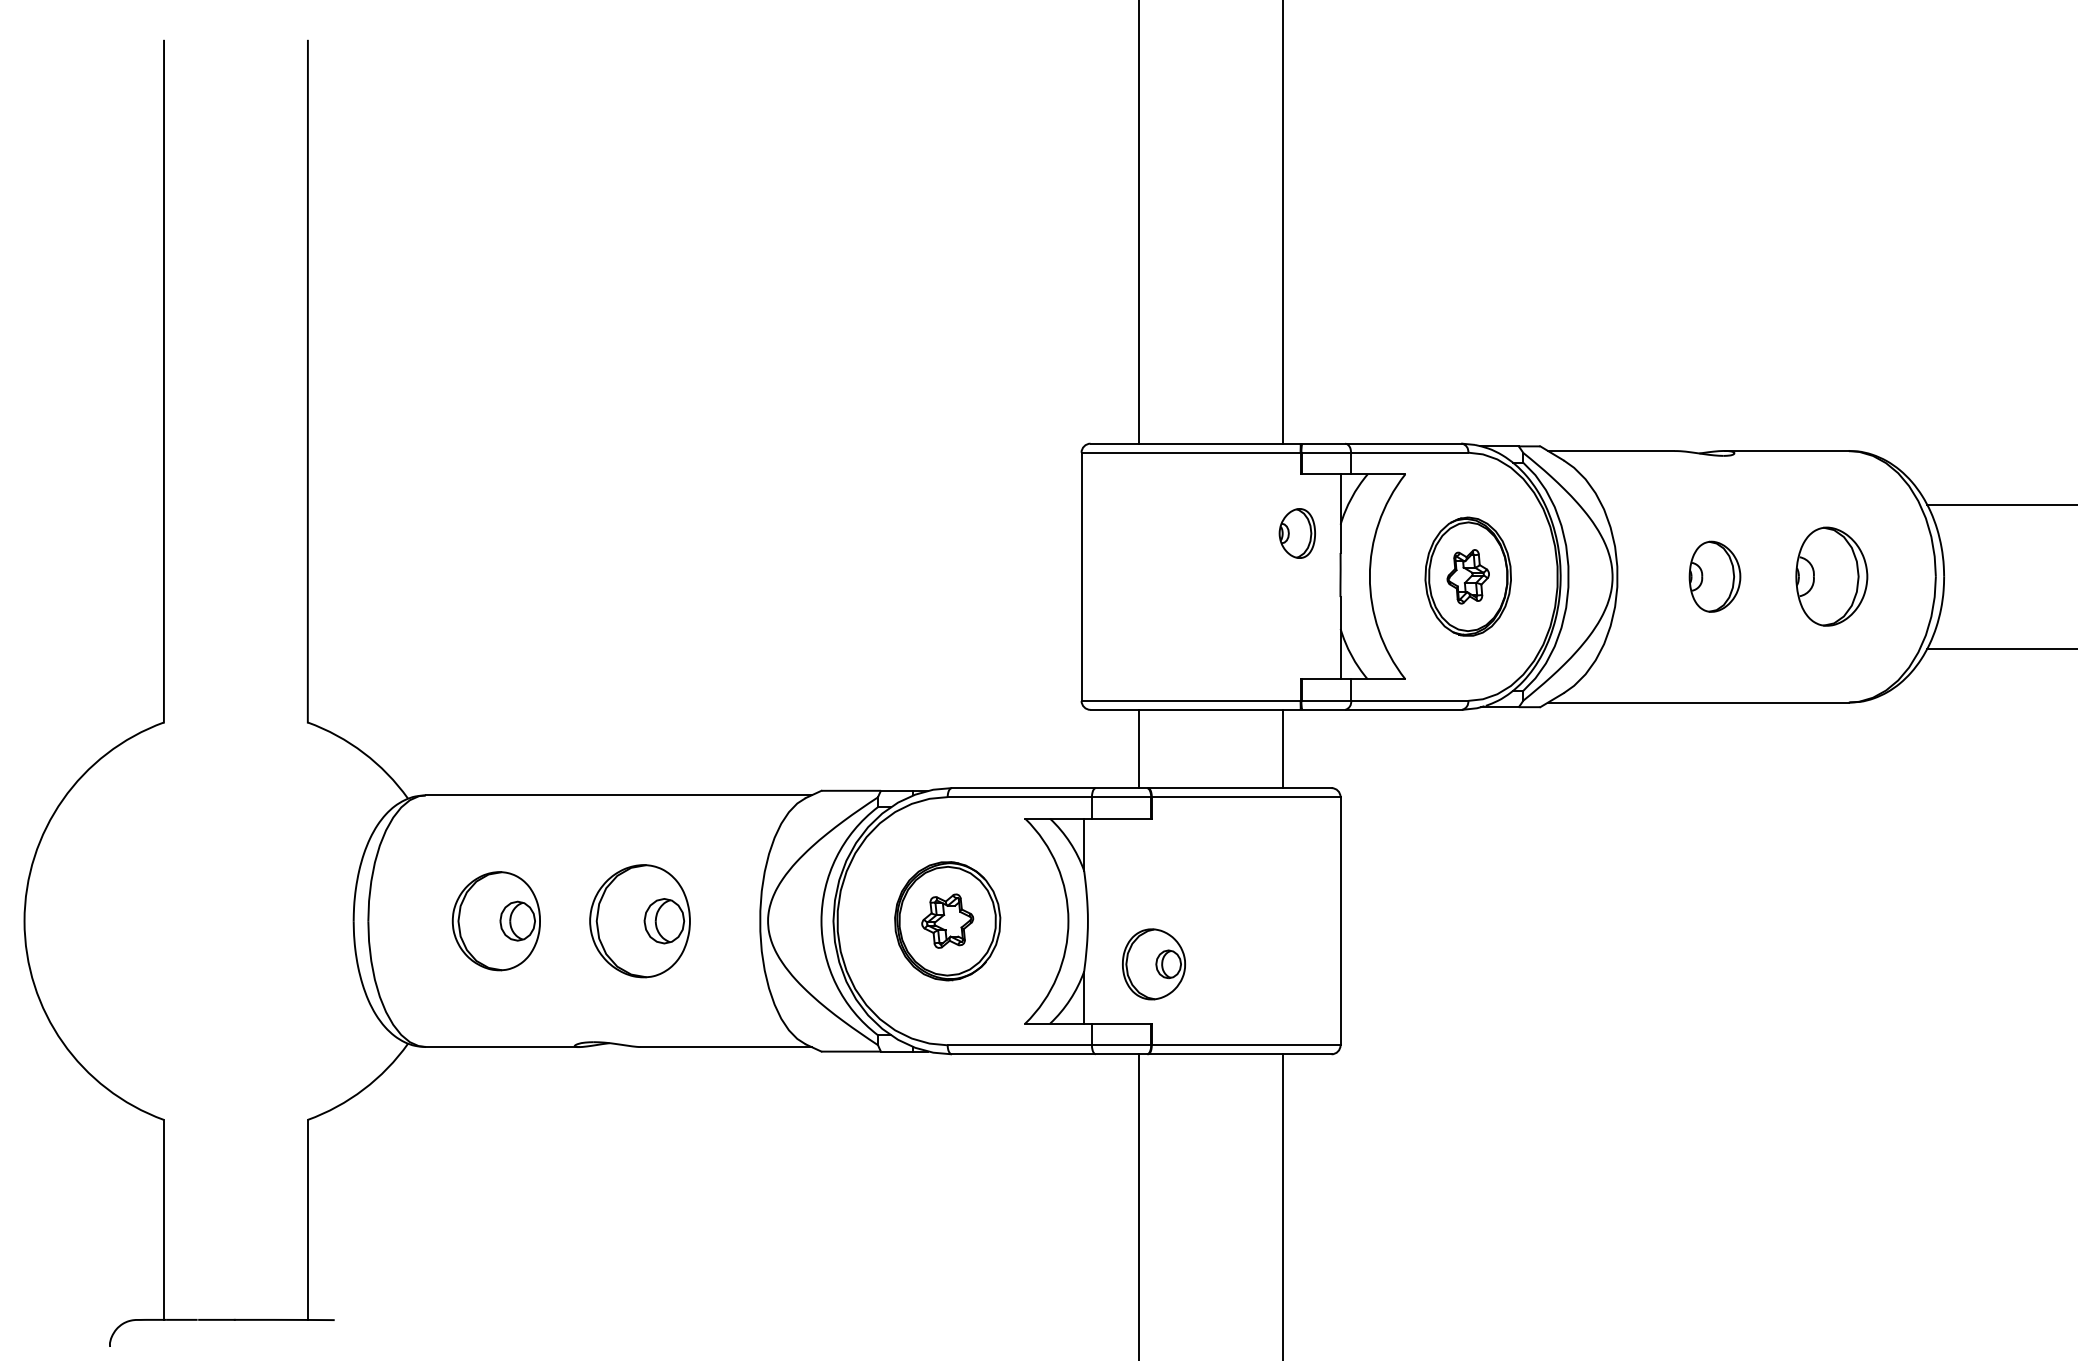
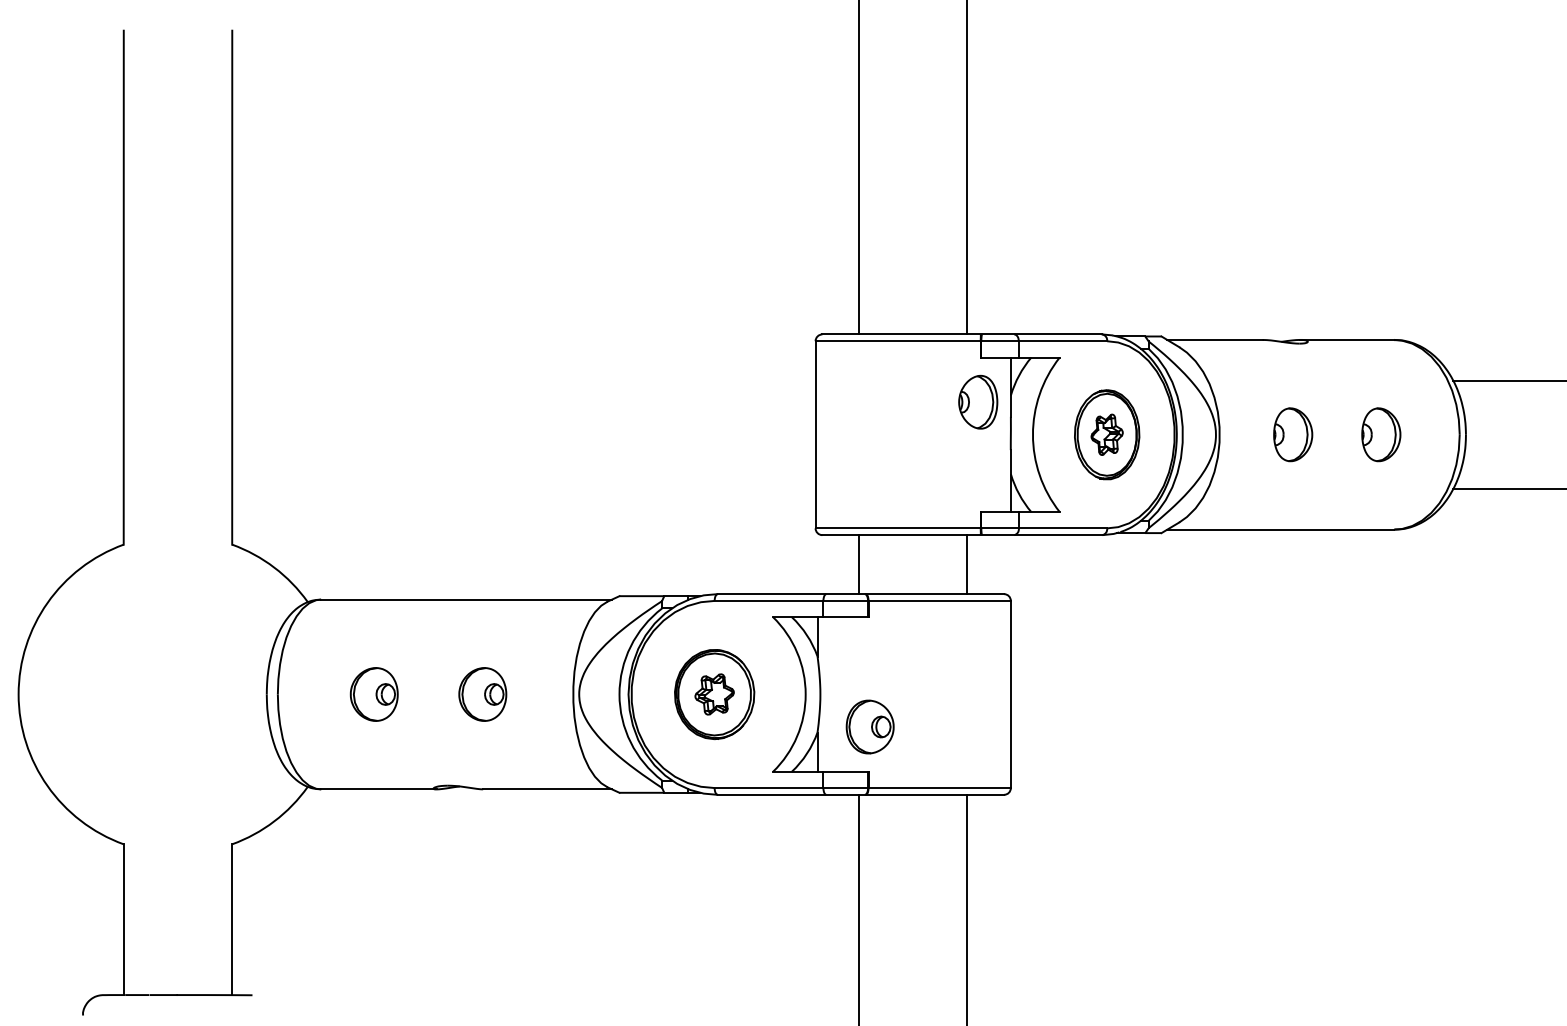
part: (1297, 532) -> (978, 401), size x1.43
part: (1832, 576) -> (1381, 434), size x0.71
part: (495, 921) -> (373, 694), size x0.71
part: (639, 921) -> (482, 694), size x0.62

